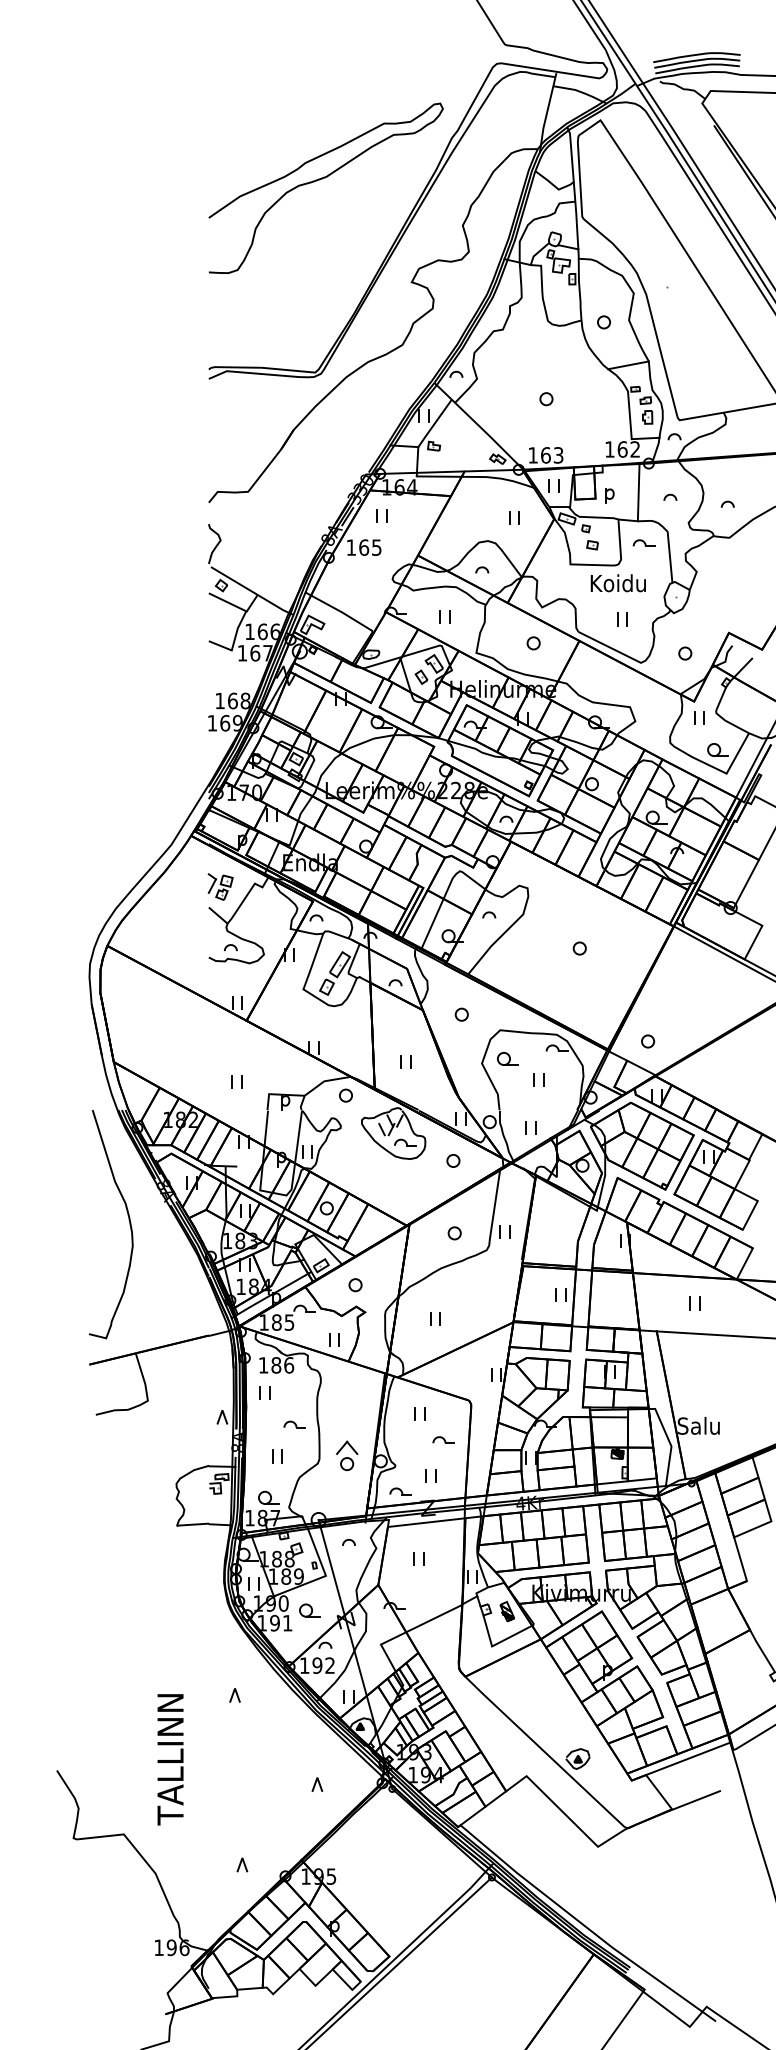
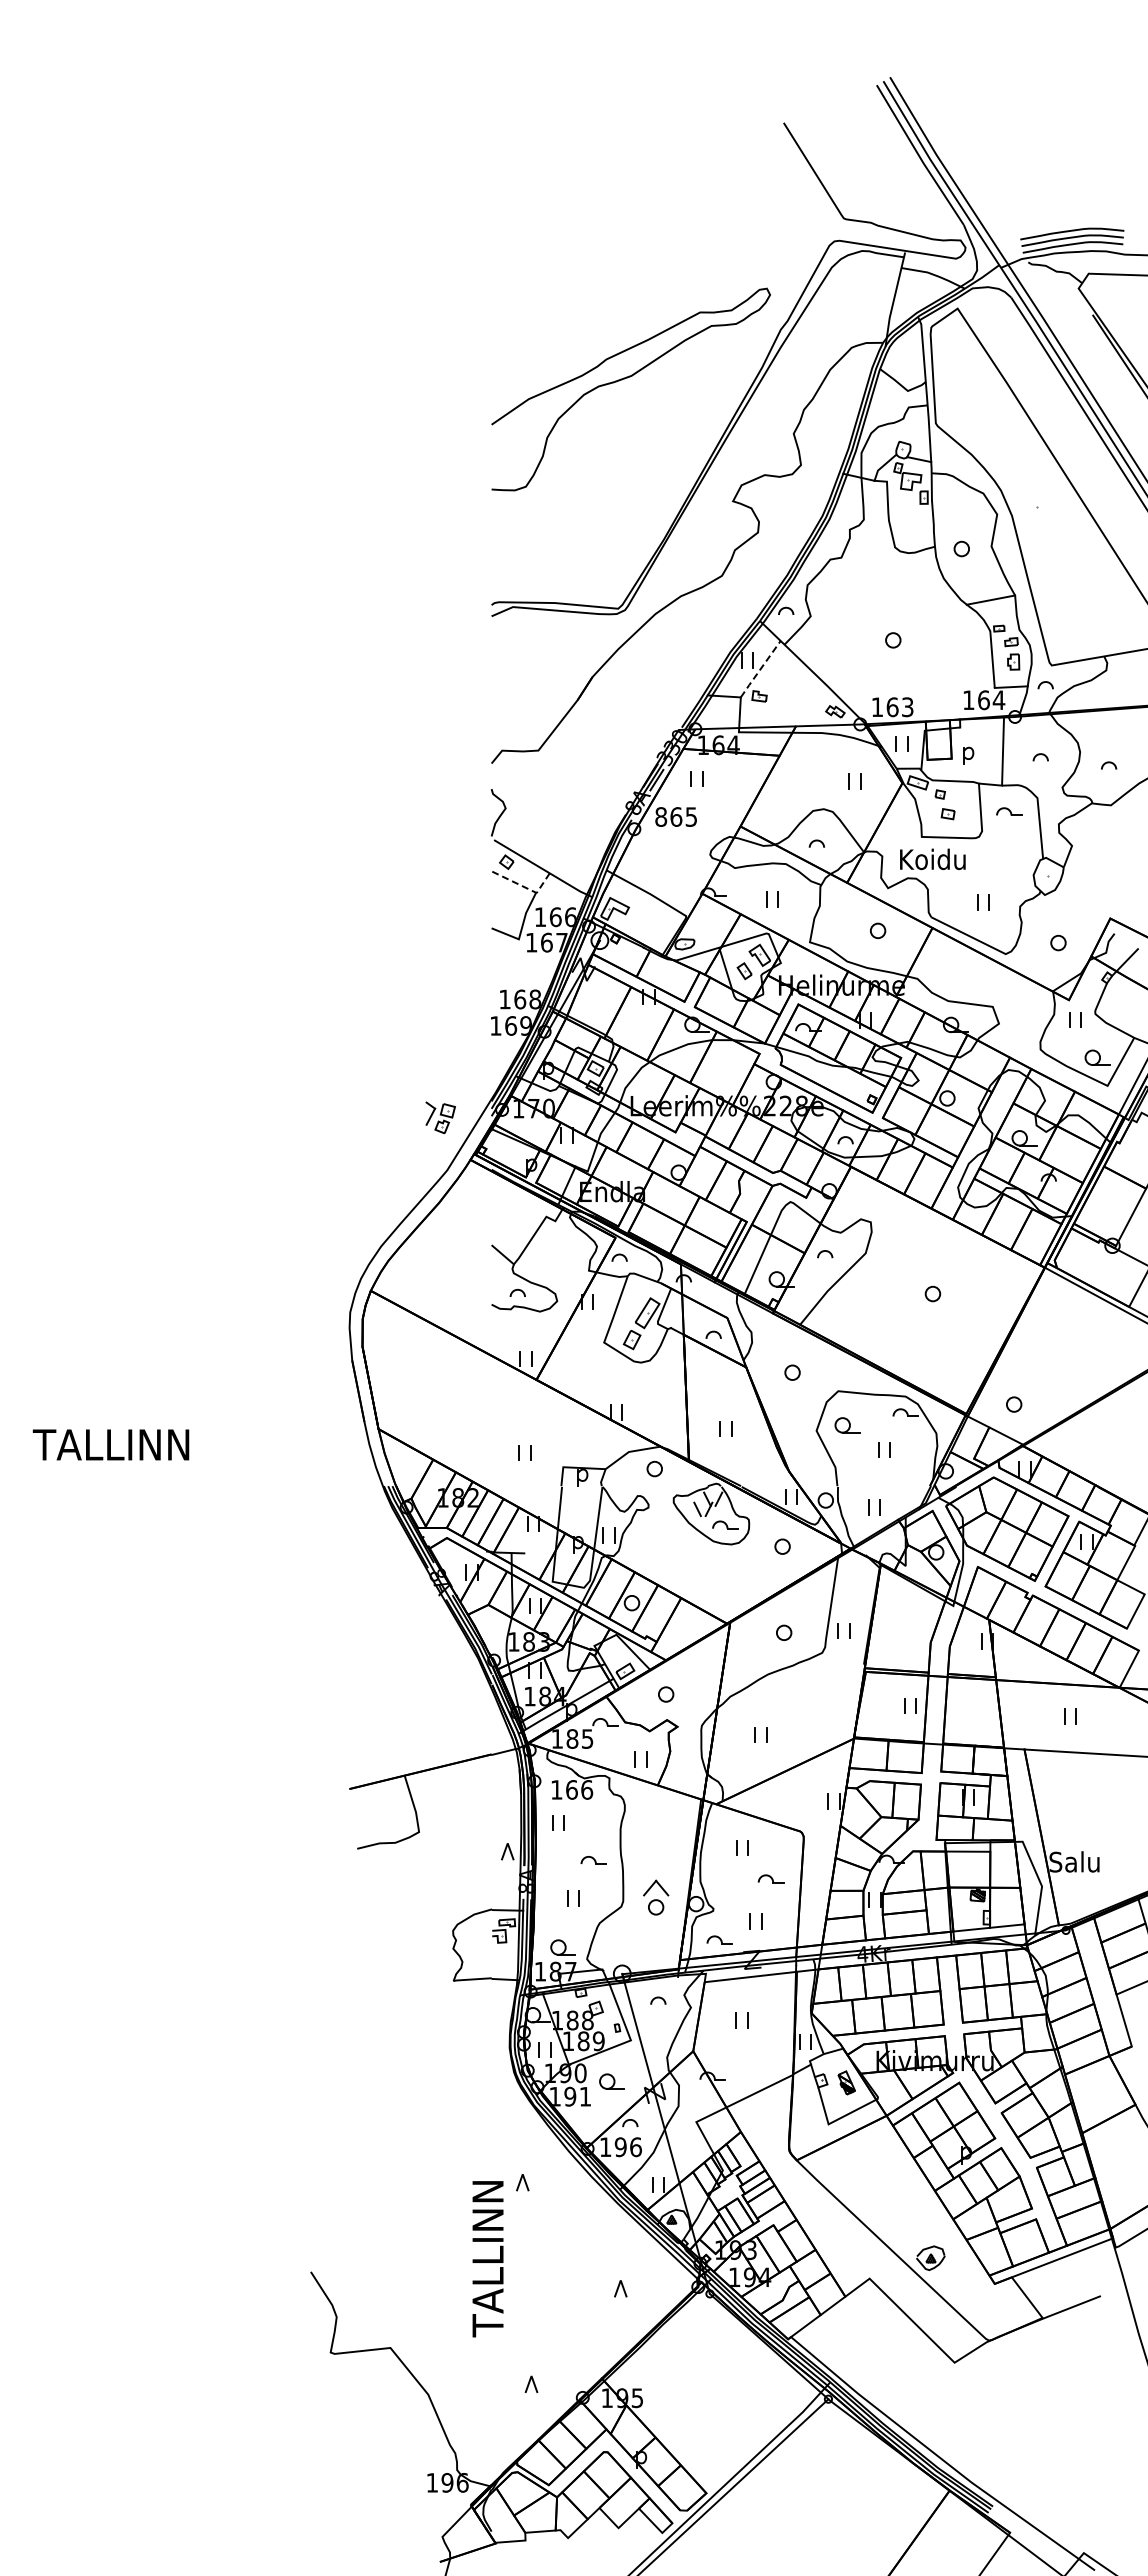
line: (434, 423) -> (760, 669), solid -> dashed
text: (634, 448) -> (998, 699), 162 -> 164
text: (351, 547) -> (661, 816), 165 -> 865
text: (618, 583) -> (932, 859), moved
line: (237, 606) -> (525, 887), solid -> dashed
part: (220, 886) -> (440, 1117), moved
curve: (128, 1221) -> (396, 1618), removed
text: (276, 1365) -> (571, 1789), 186 -> 166
text: (329, 1665) -> (635, 2147), 192 -> 196
text: (170, 1760) -> (487, 2259), moved

